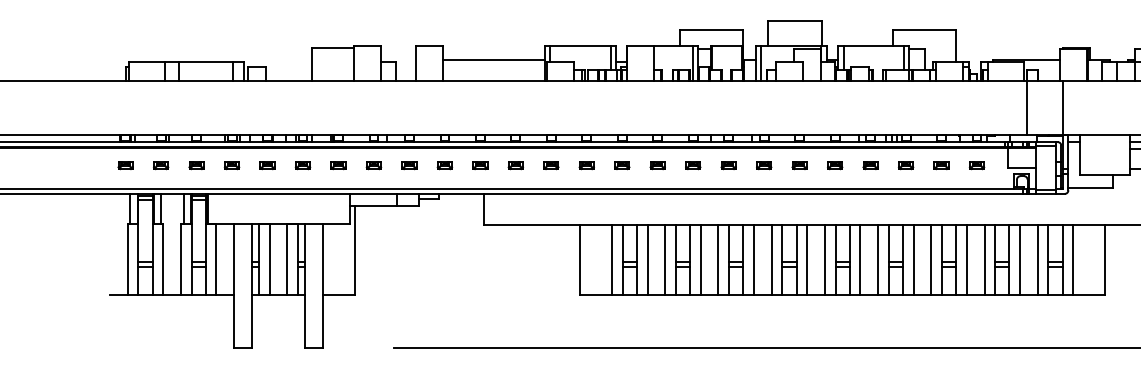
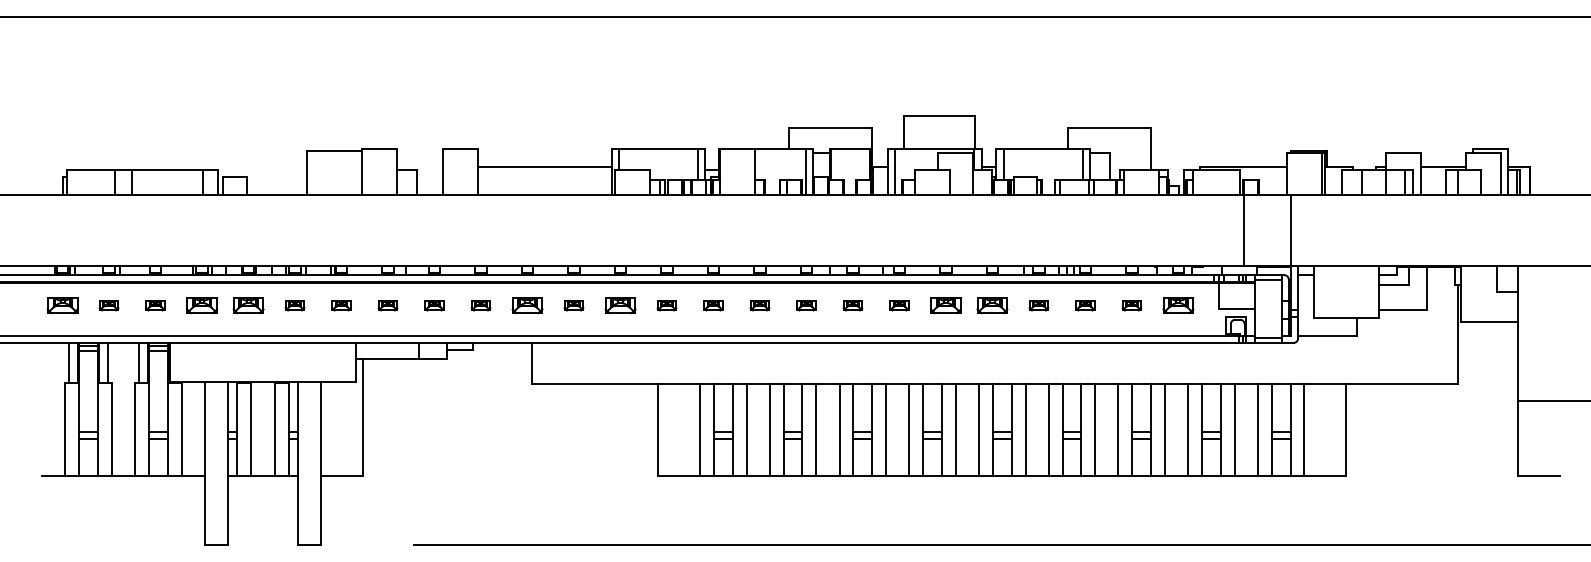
part: (125, 165) -> (62, 305), size x1.6
part: (231, 165) -> (201, 305), size x1.6
part: (267, 165) -> (248, 305), size x1.6
part: (480, 165) -> (527, 305), size x1.6
part: (551, 165) -> (620, 305), size x1.6
part: (799, 165) -> (945, 305), size x1.6
part: (835, 165) -> (992, 305), size x1.6
part: (977, 165) -> (1178, 305), size x1.6

